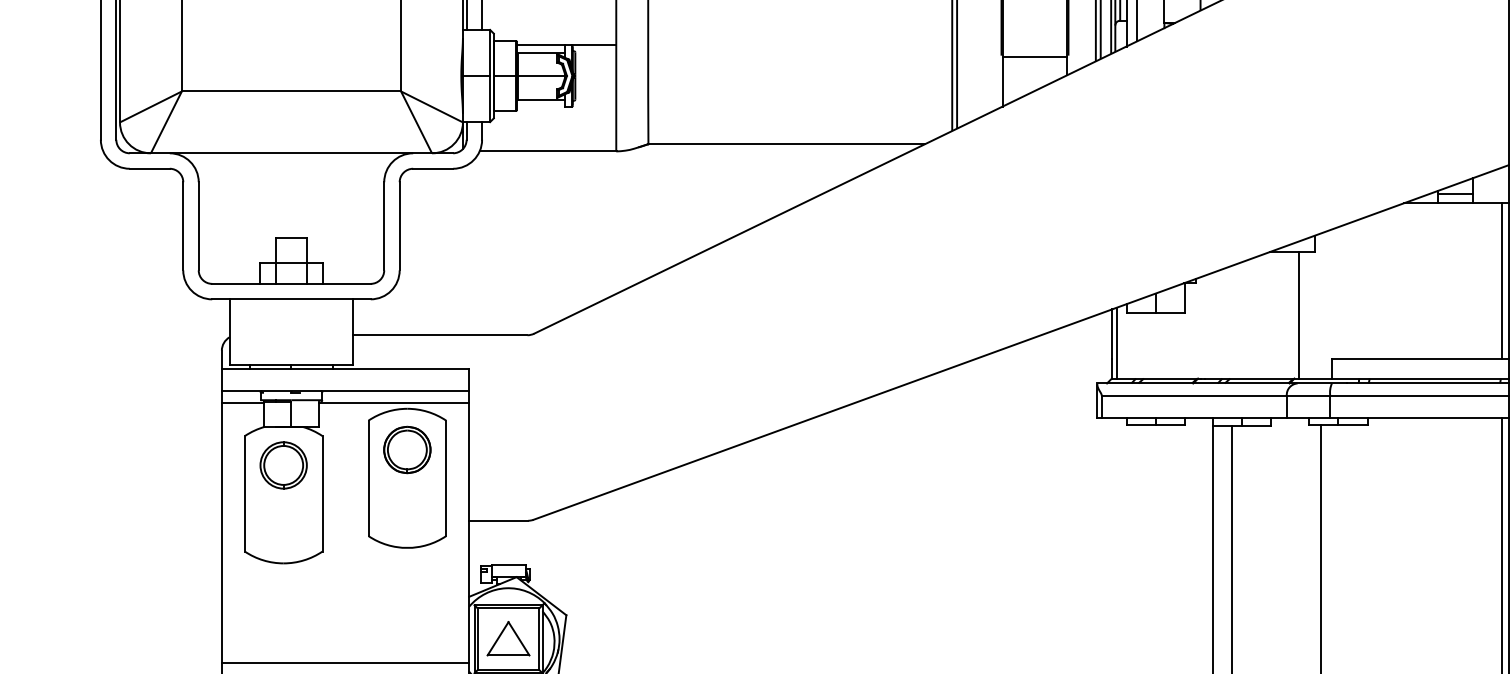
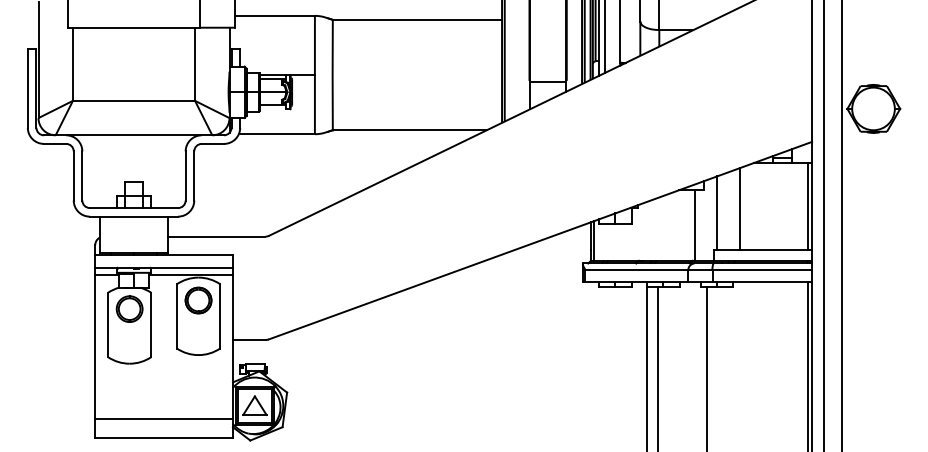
line: (1380, 284) -> (740, 208), added
line: (1339, 291) -> (717, 212), added

